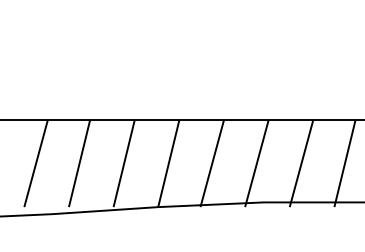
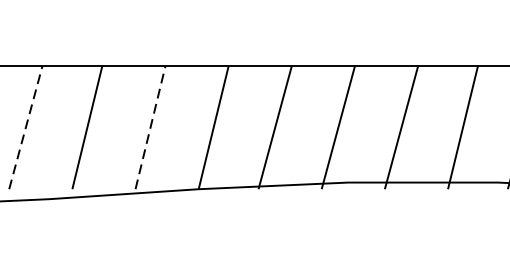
line: (36, 163) -> (26, 127), solid -> dashed
line: (124, 163) -> (150, 127), solid -> dashed

